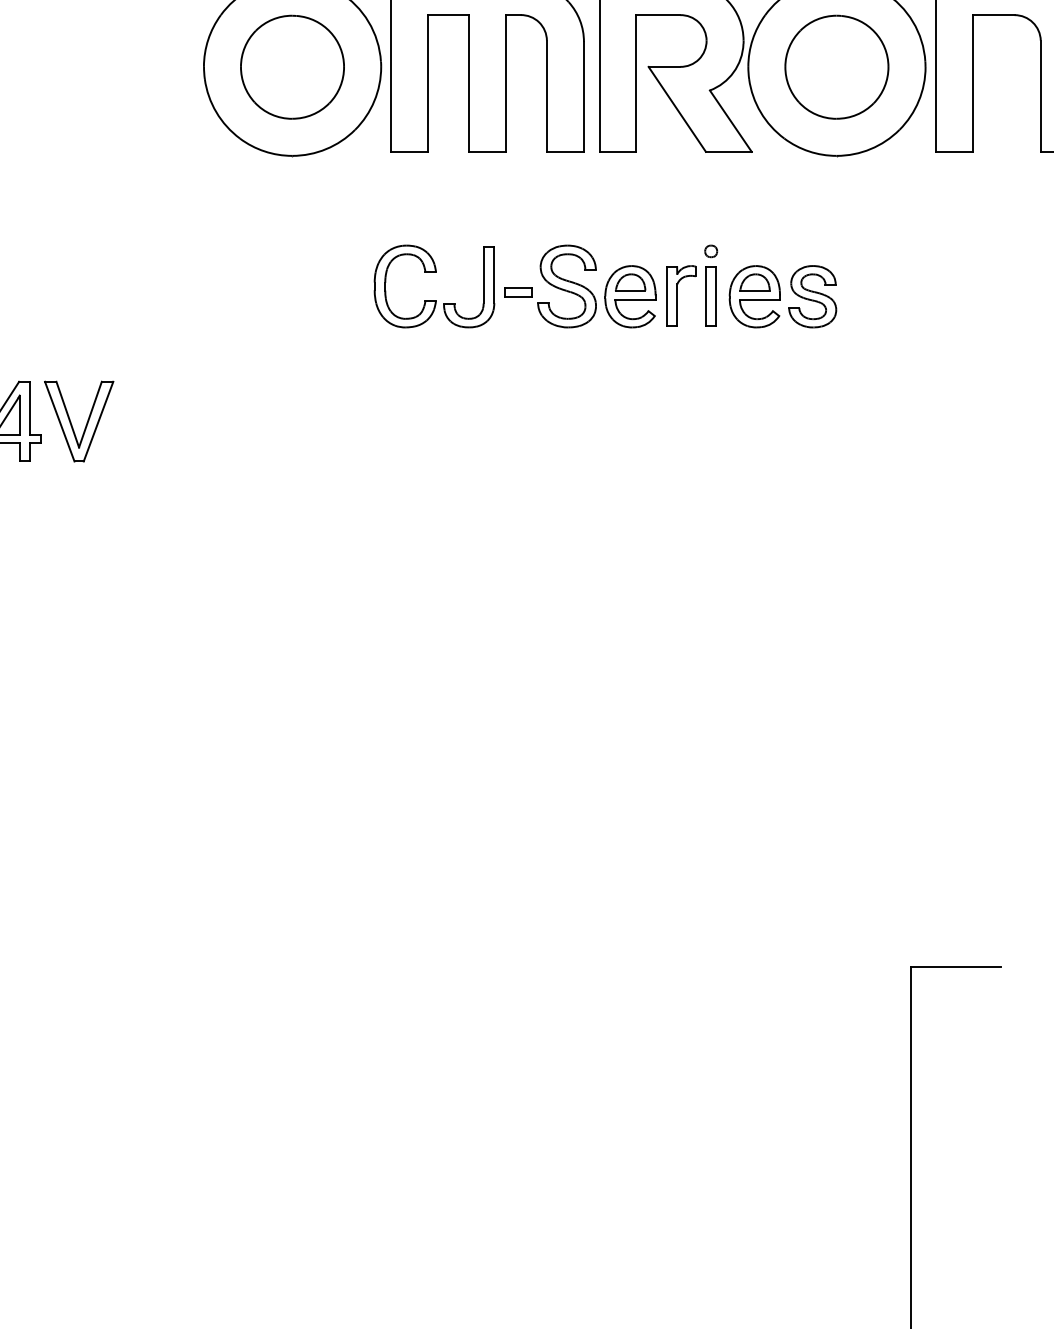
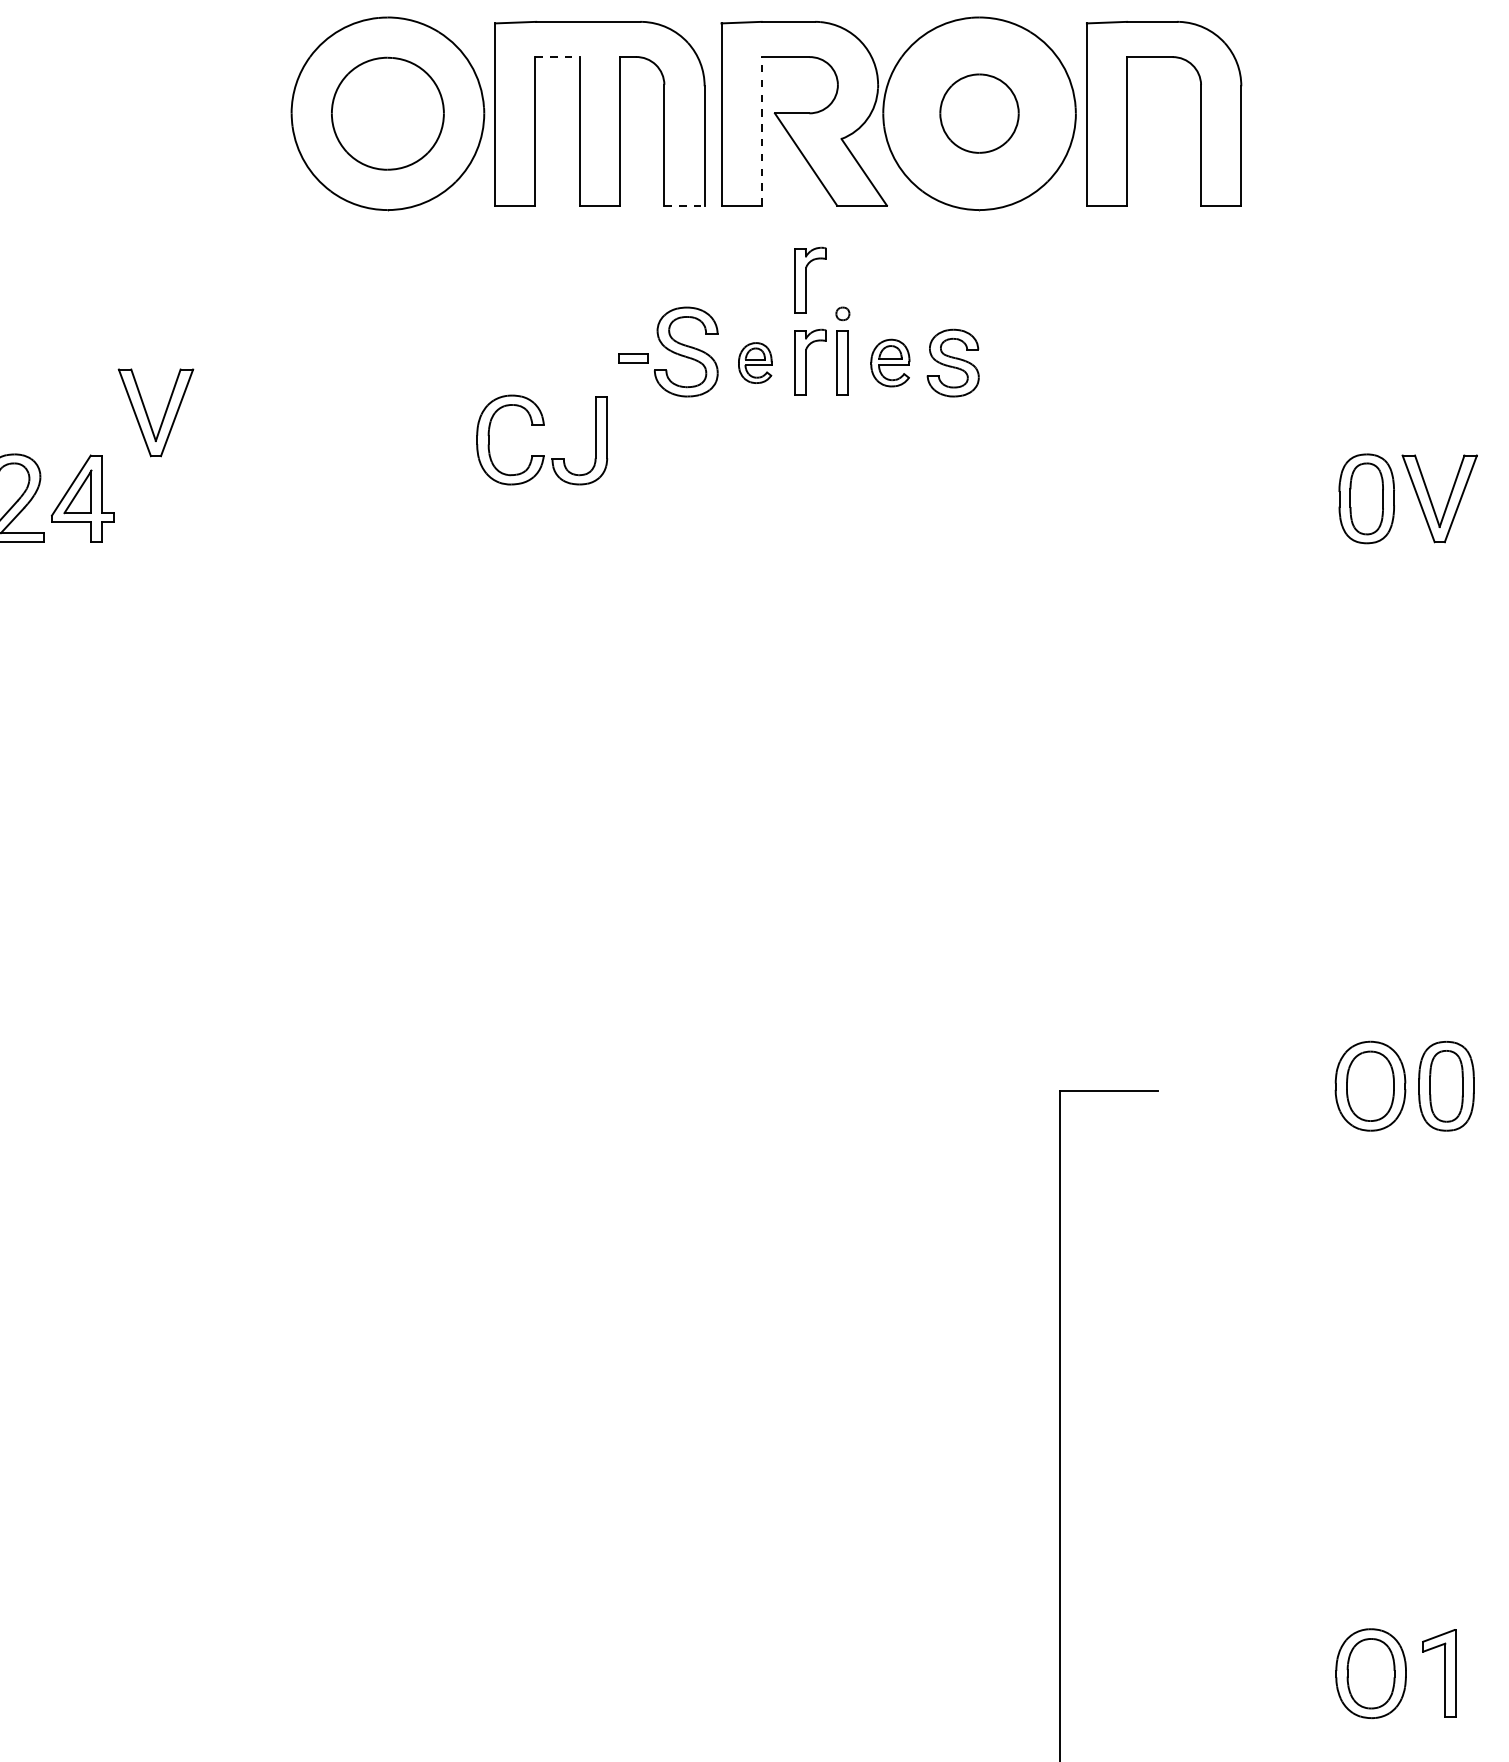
line: (449, 15) -> (558, 57), solid -> dashed
part: (836, 67) -> (979, 113), size x0.7
line: (636, 82) -> (761, 130), solid -> dashed
line: (565, 151) -> (684, 205), solid -> dashed
part: (681, 219) -> (810, 279), added
part: (434, 273) -> (542, 425), moved
part: (630, 296) -> (755, 362), size x0.6
part: (754, 296) -> (890, 362), size x0.7
part: (72, 424) -> (148, 415), moved

